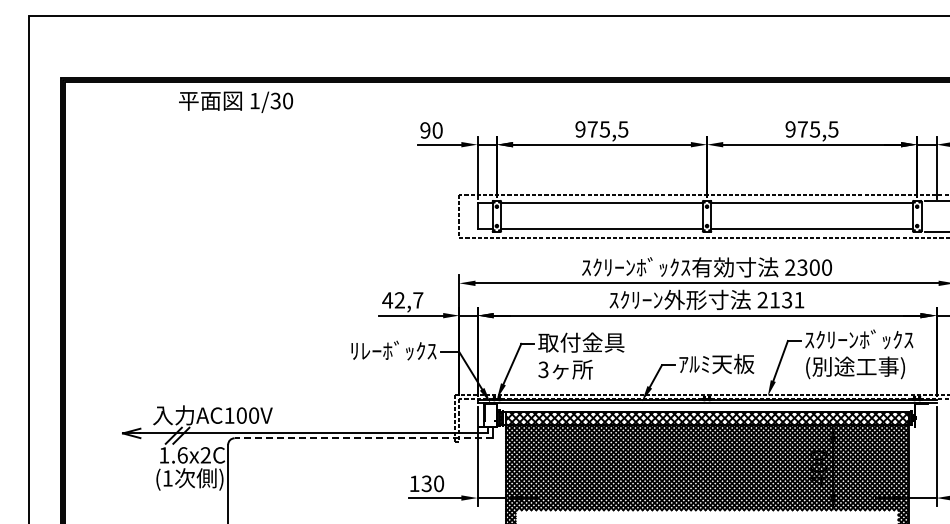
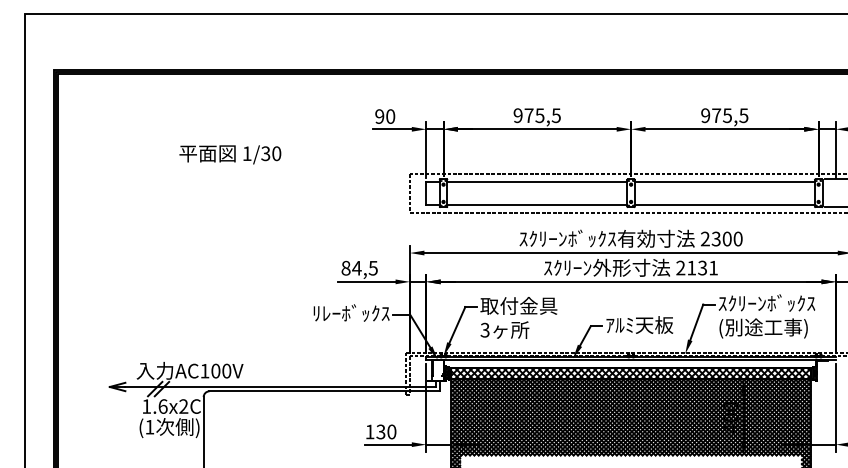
text: (235, 101) -> (229, 154), moved
text: (402, 300) -> (359, 268), 42,7 -> 84,5
line: (363, 438) -> (324, 391), dashed -> solid

